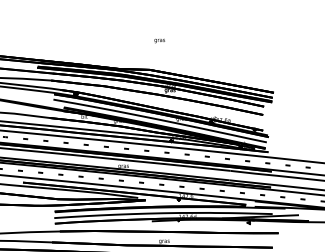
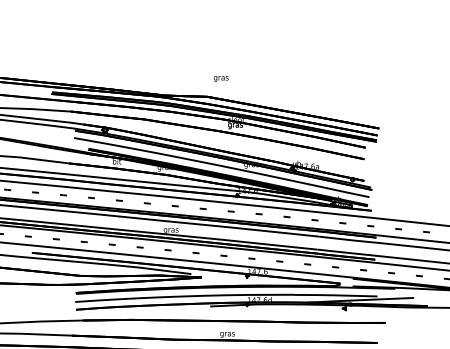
text: (159, 40) -> (220, 78), moved

